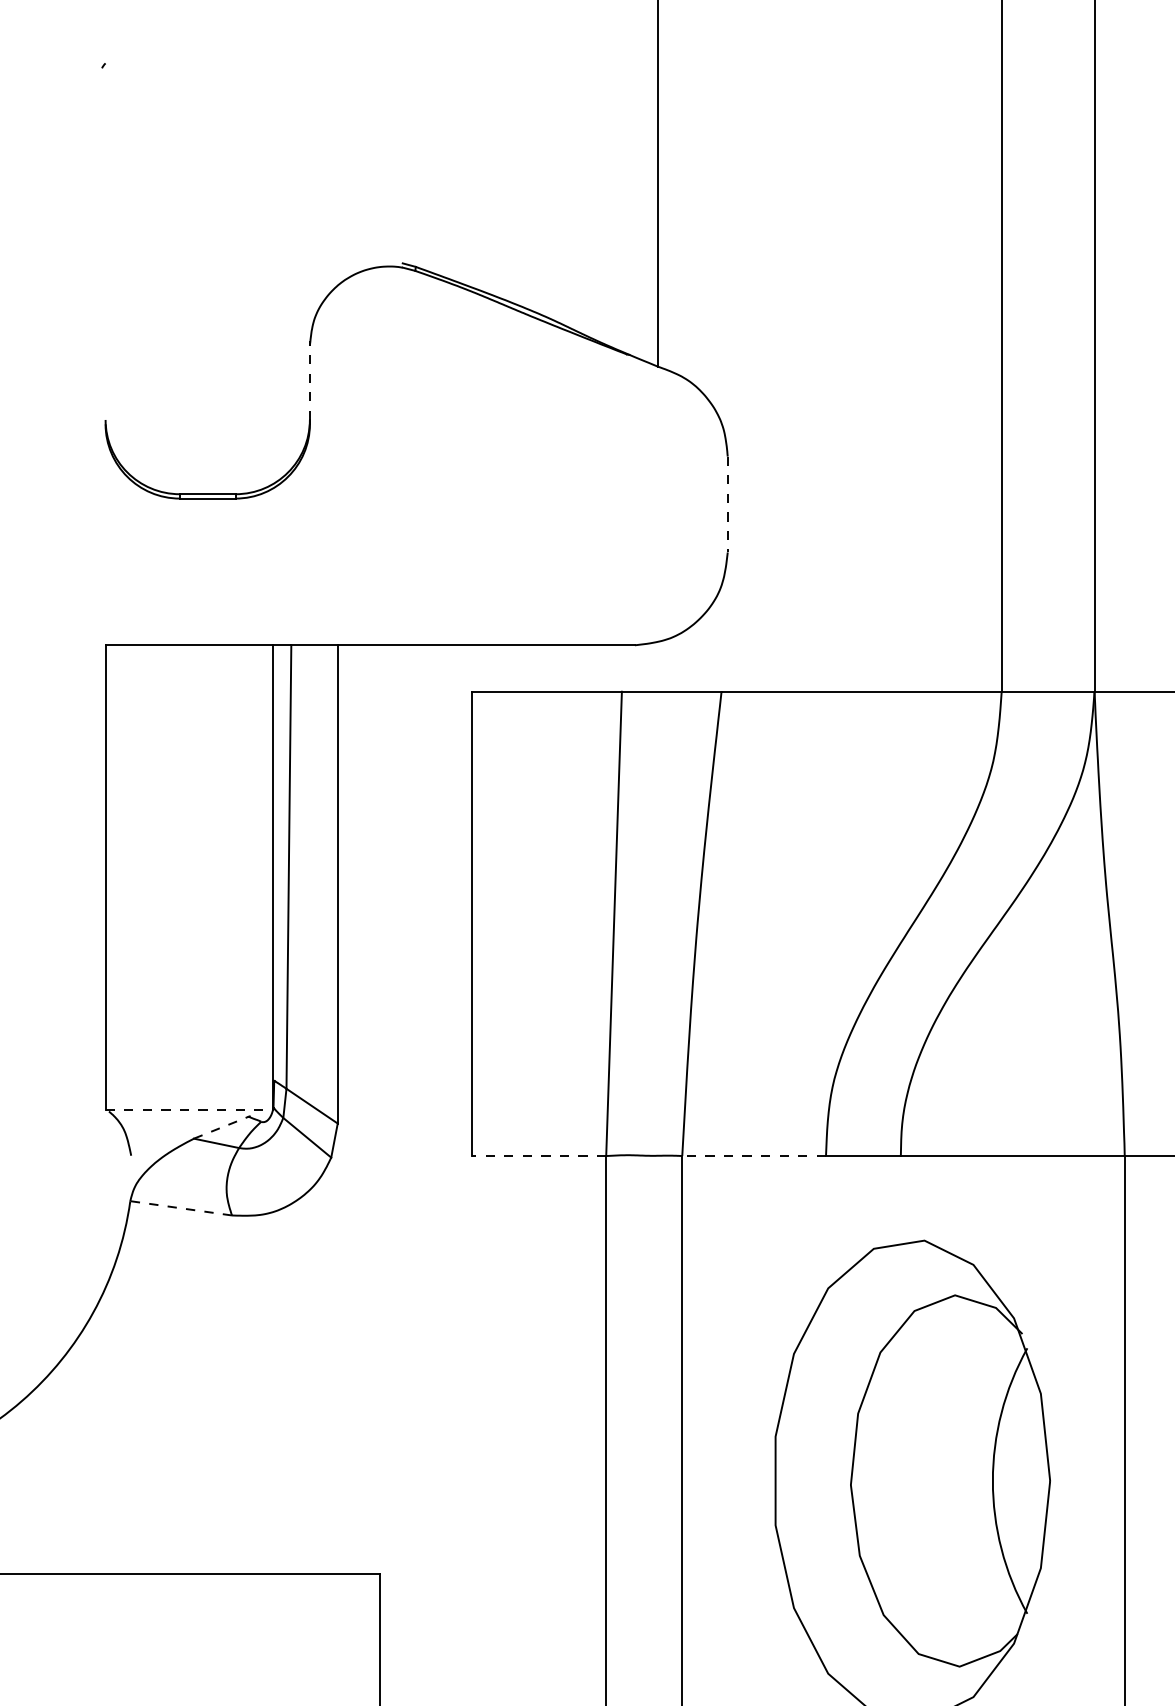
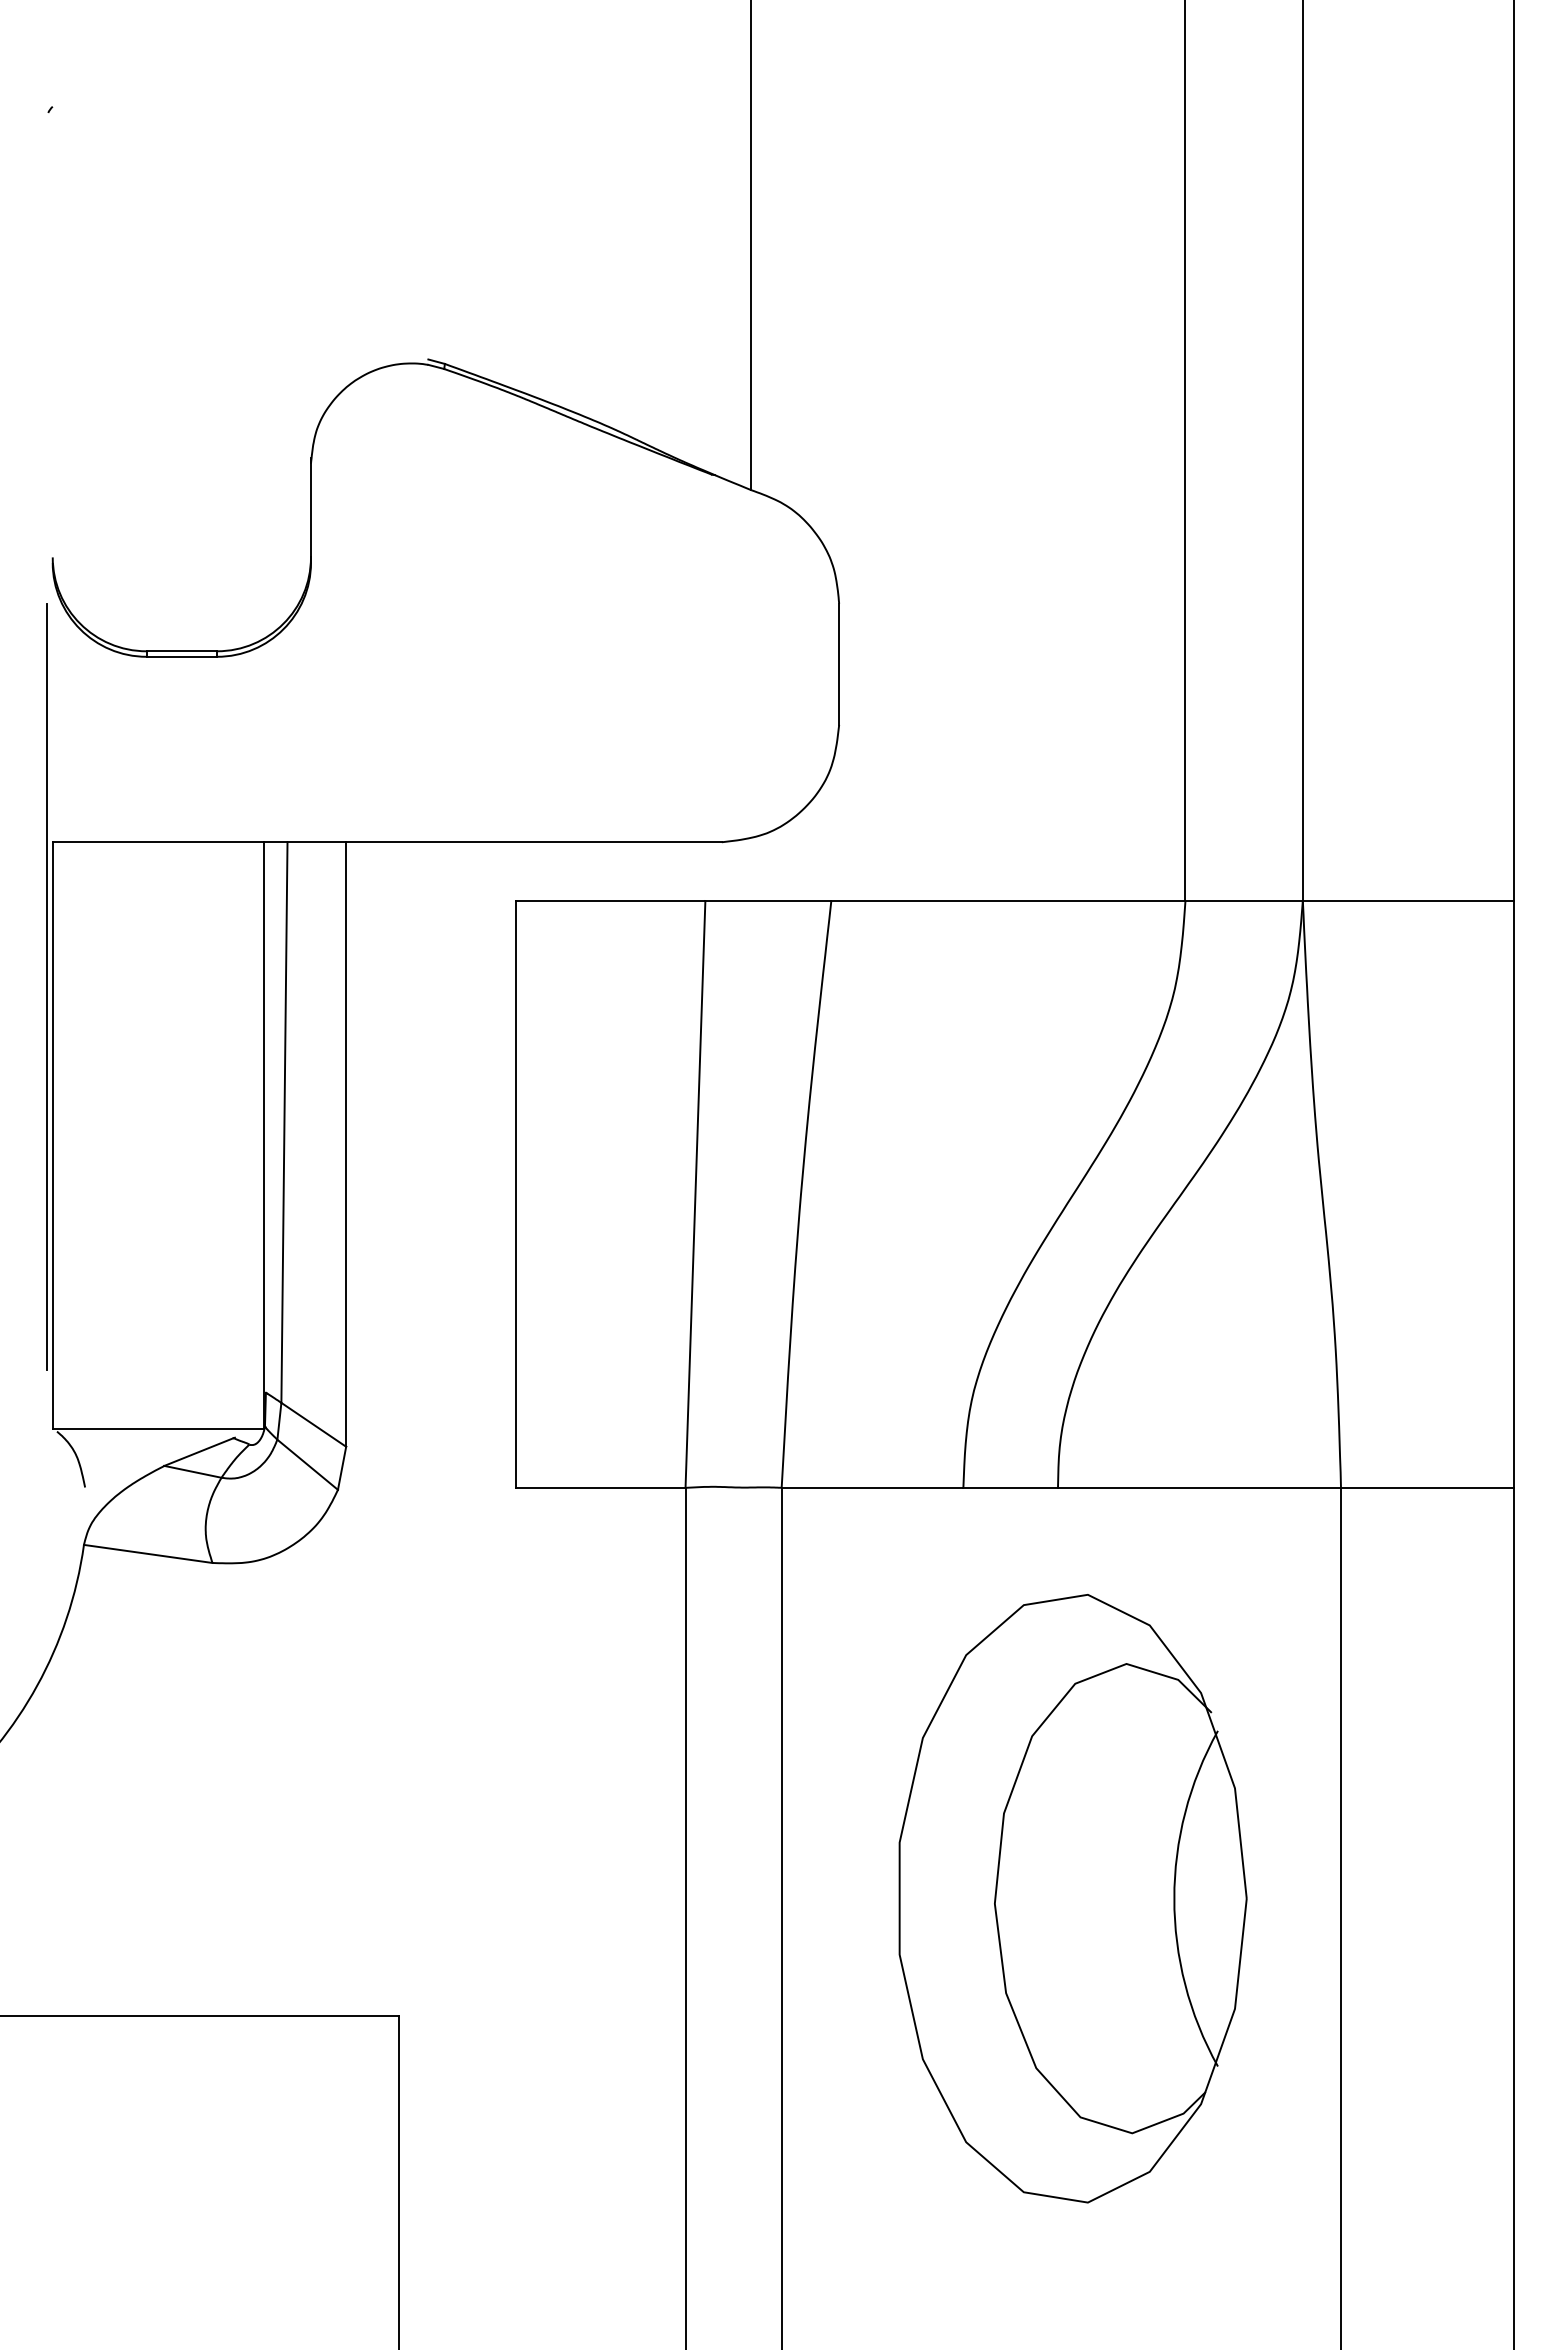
line: (309, 380) -> (310, 507), dashed -> solid
line: (728, 504) -> (839, 664), dashed -> solid
line: (100, 759) -> (46, 986), added
line: (189, 1109) -> (158, 1429), dashed -> solid
line: (221, 1127) -> (199, 1451), dashed -> solid
line: (538, 1155) -> (600, 1487), dashed -> solid
line: (754, 1155) -> (872, 1487), dashed -> solid
line: (181, 1207) -> (148, 1553), dashed -> solid

